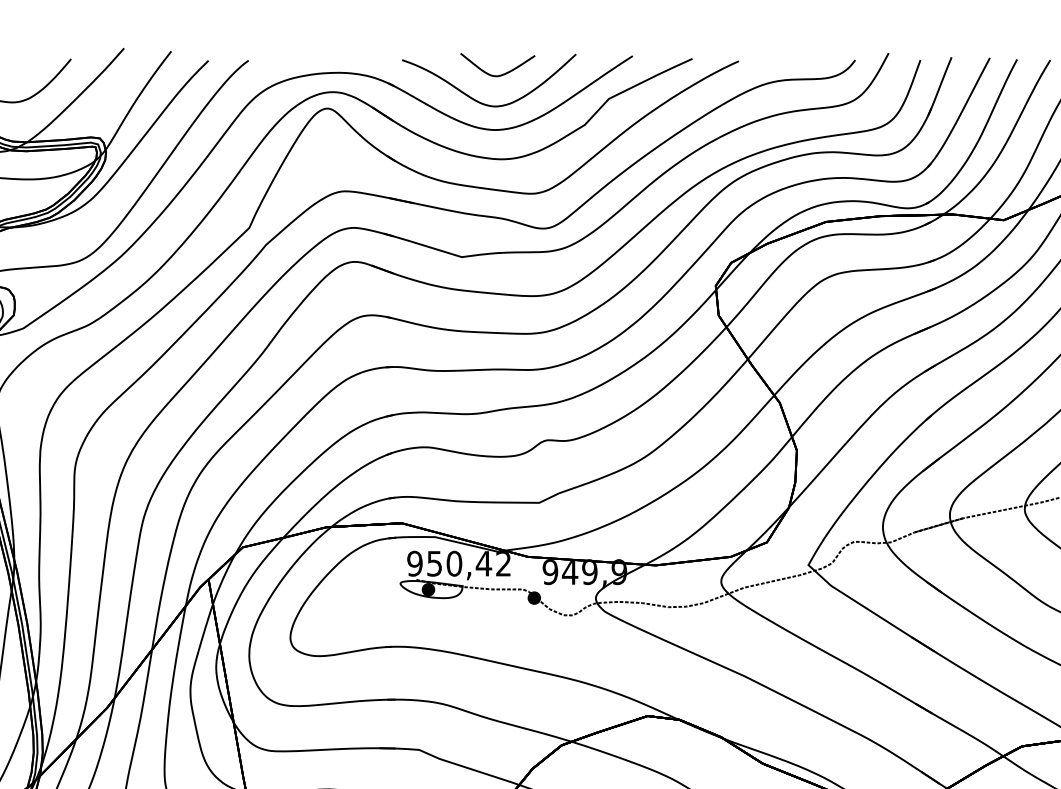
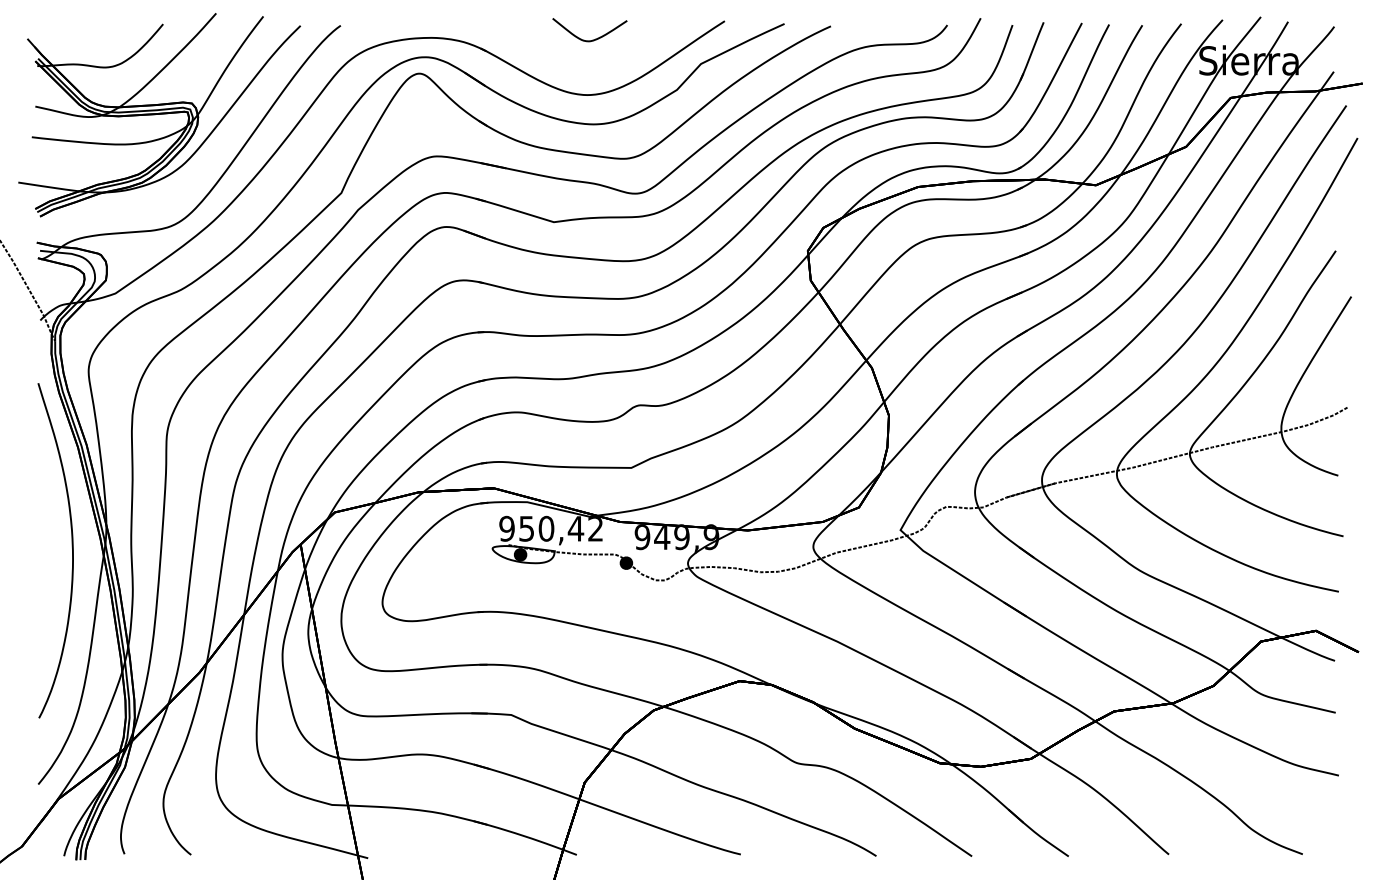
curve: (482, 102) -> (574, 67), removed

